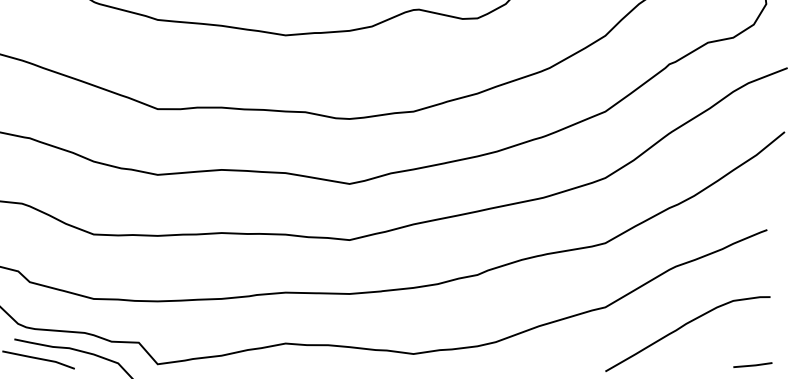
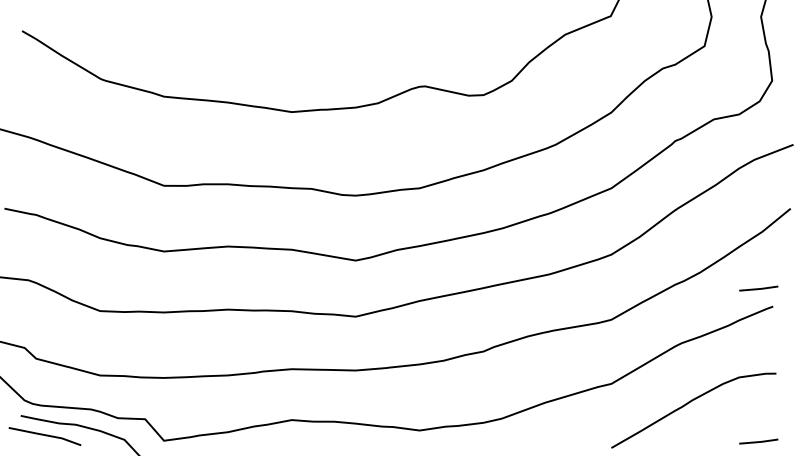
line: (752, 211) -> (758, 288), added

